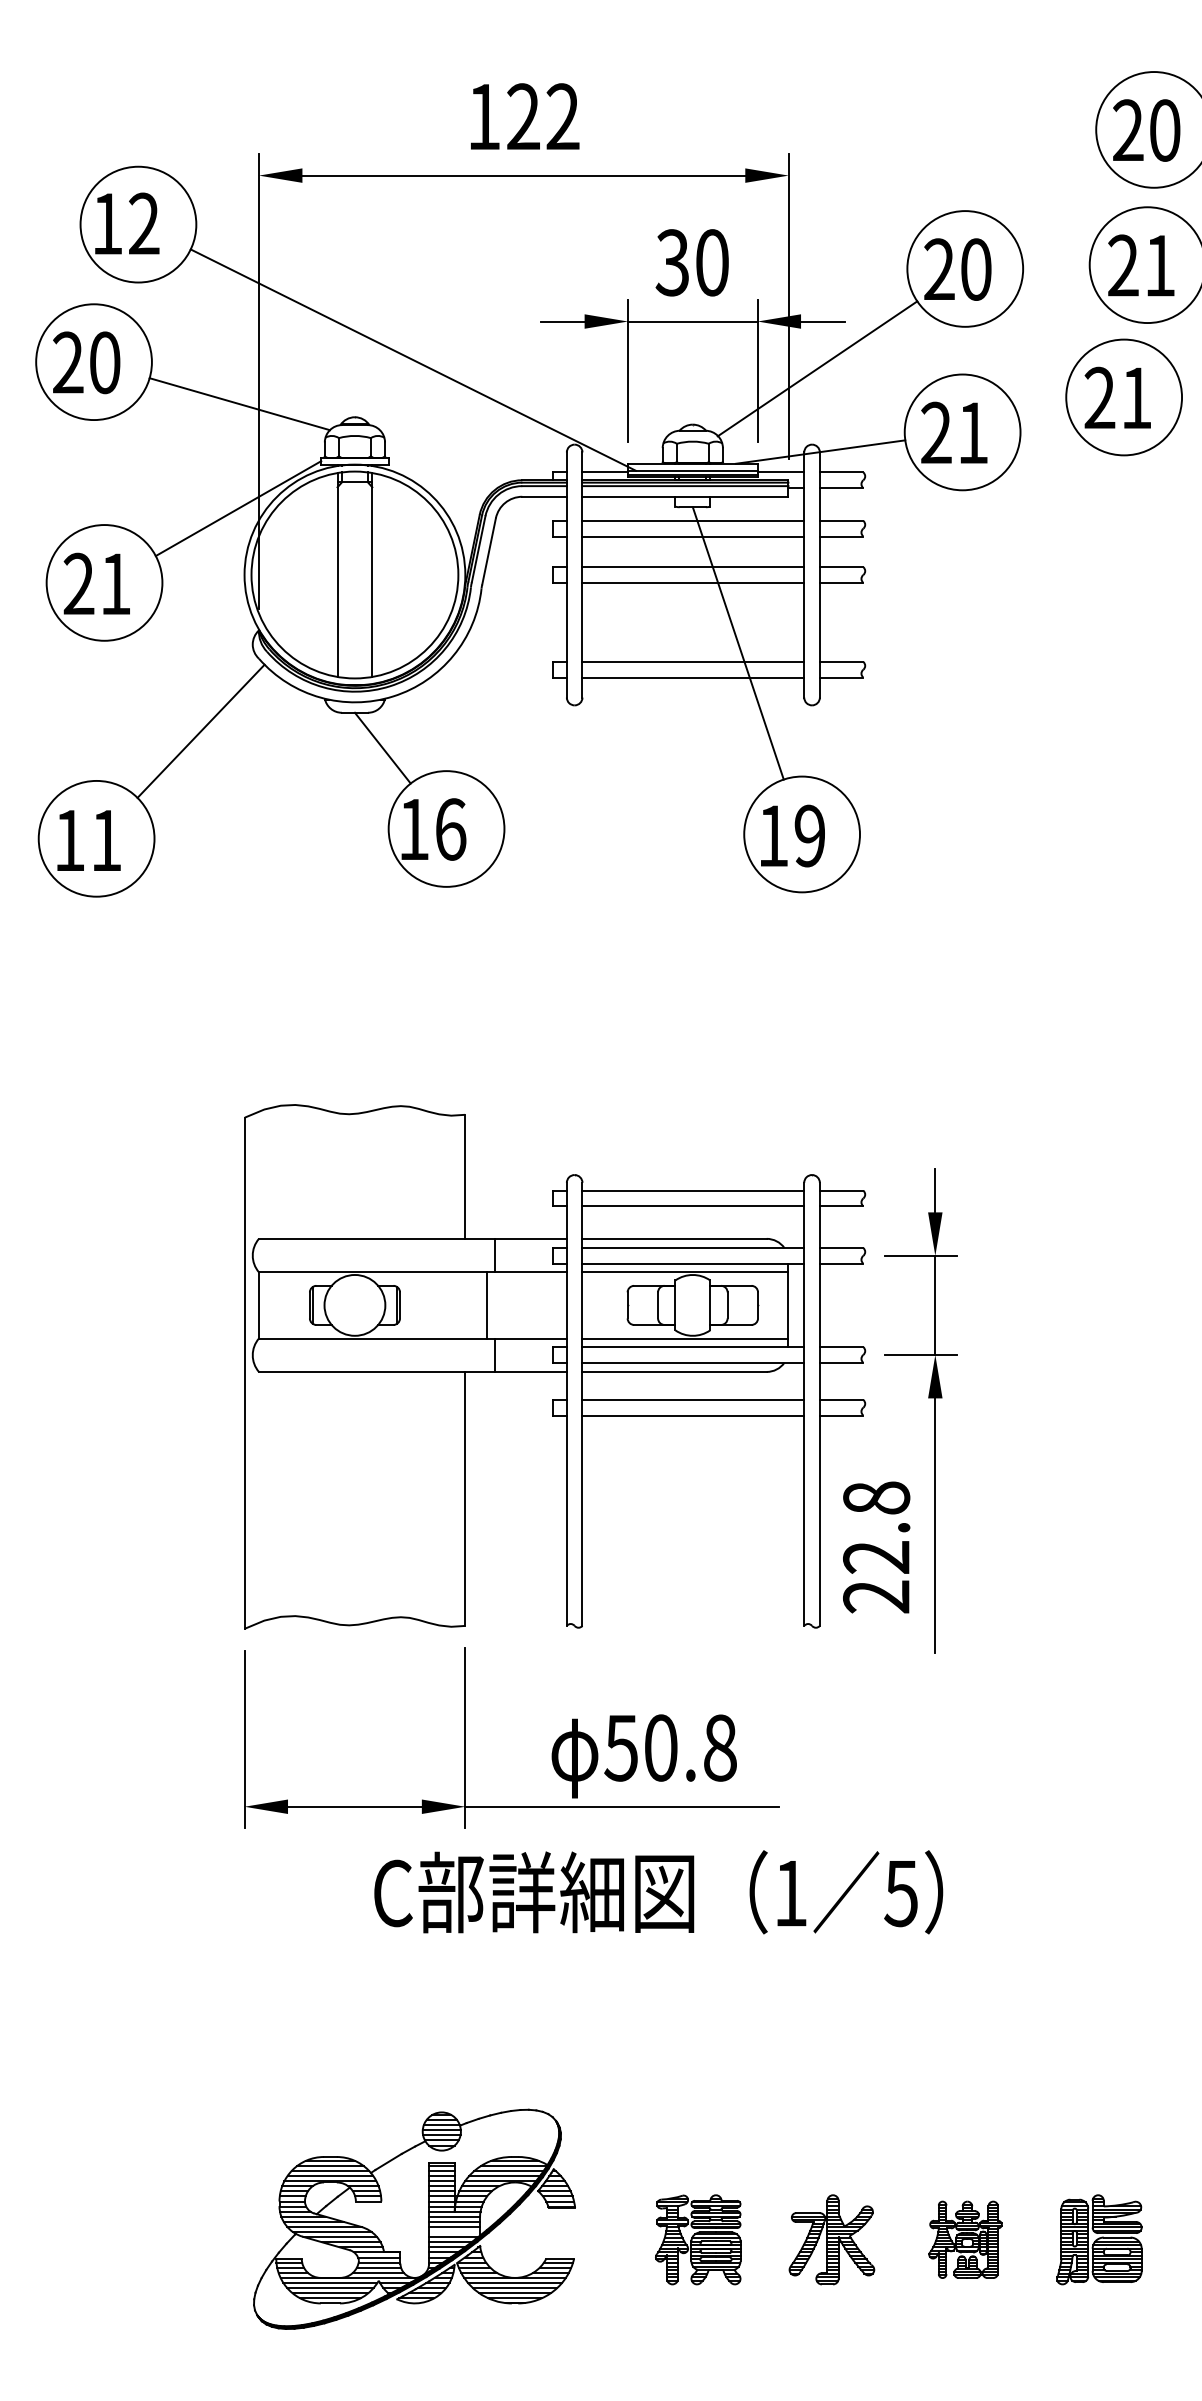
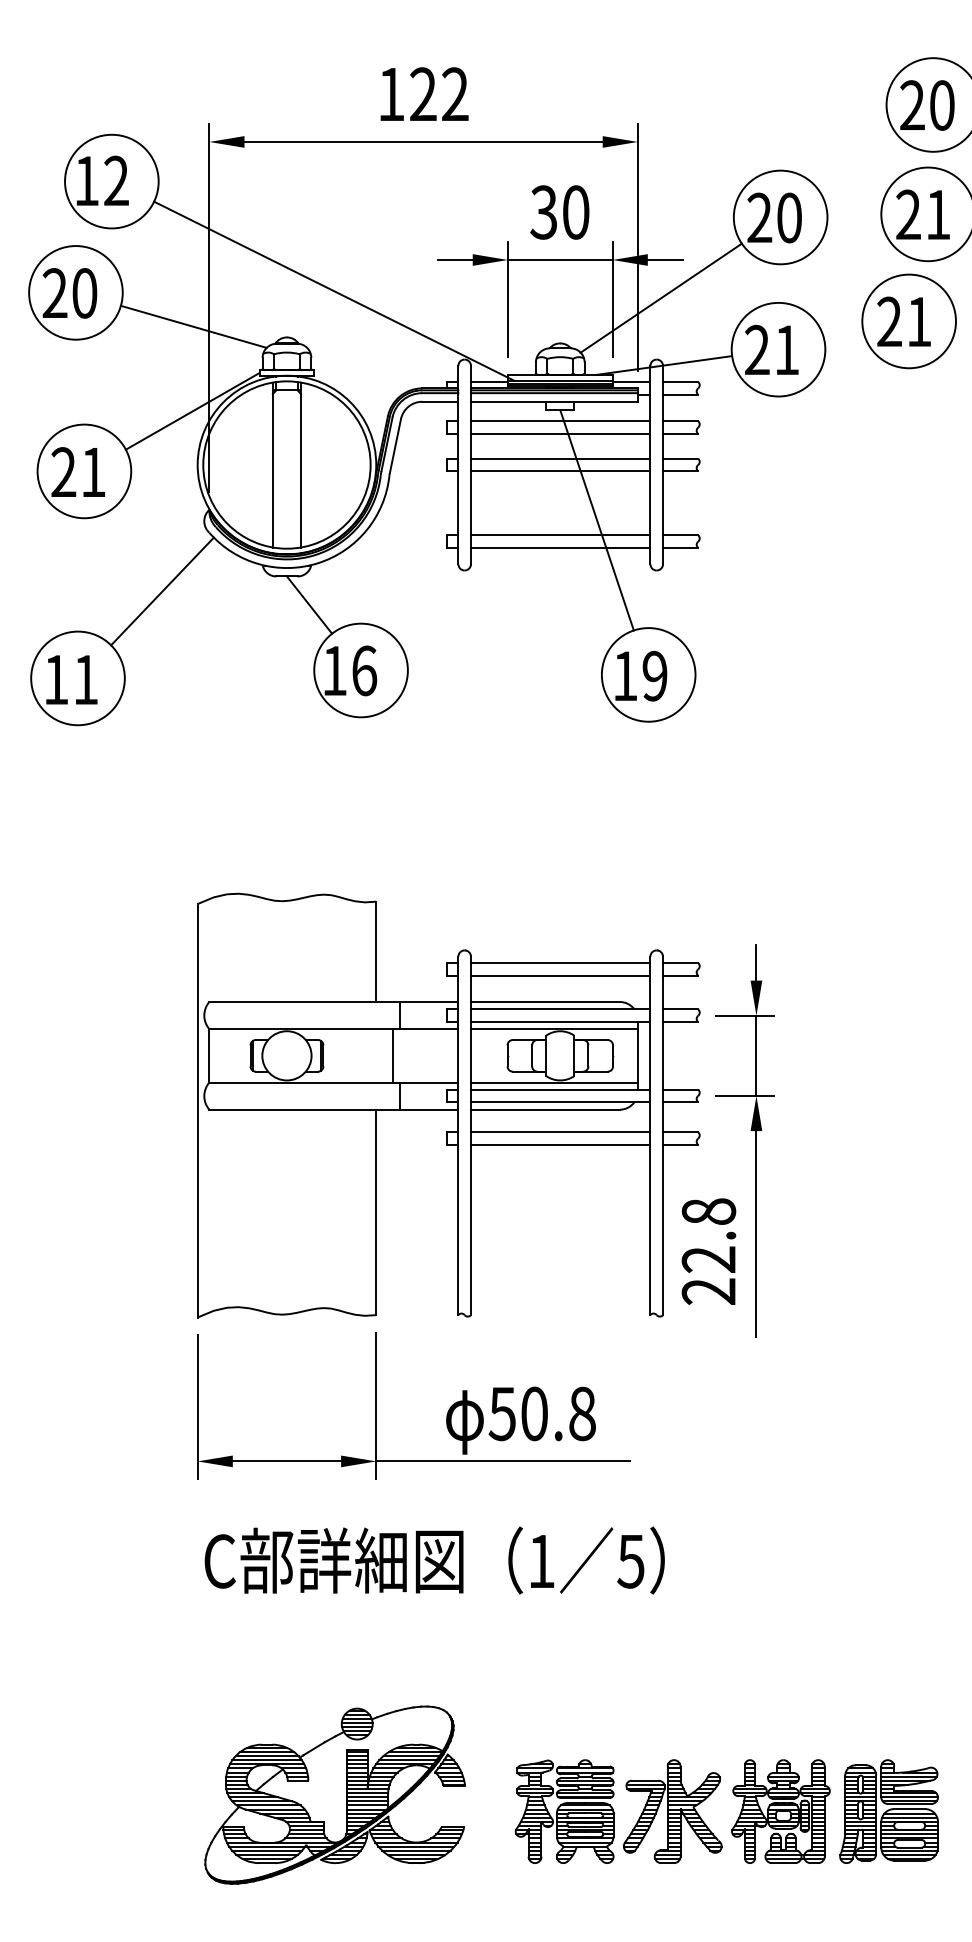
text: (658, 1892) -> (434, 1560), moved
line: (454, 2232) -> (367, 1805), added
part: (697, 2239) -> (564, 1811), size x1.43
part: (831, 2239) -> (672, 1811), size x1.43
part: (965, 2239) -> (780, 1811), size x1.67
part: (1099, 2239) -> (889, 1811), size x1.43

